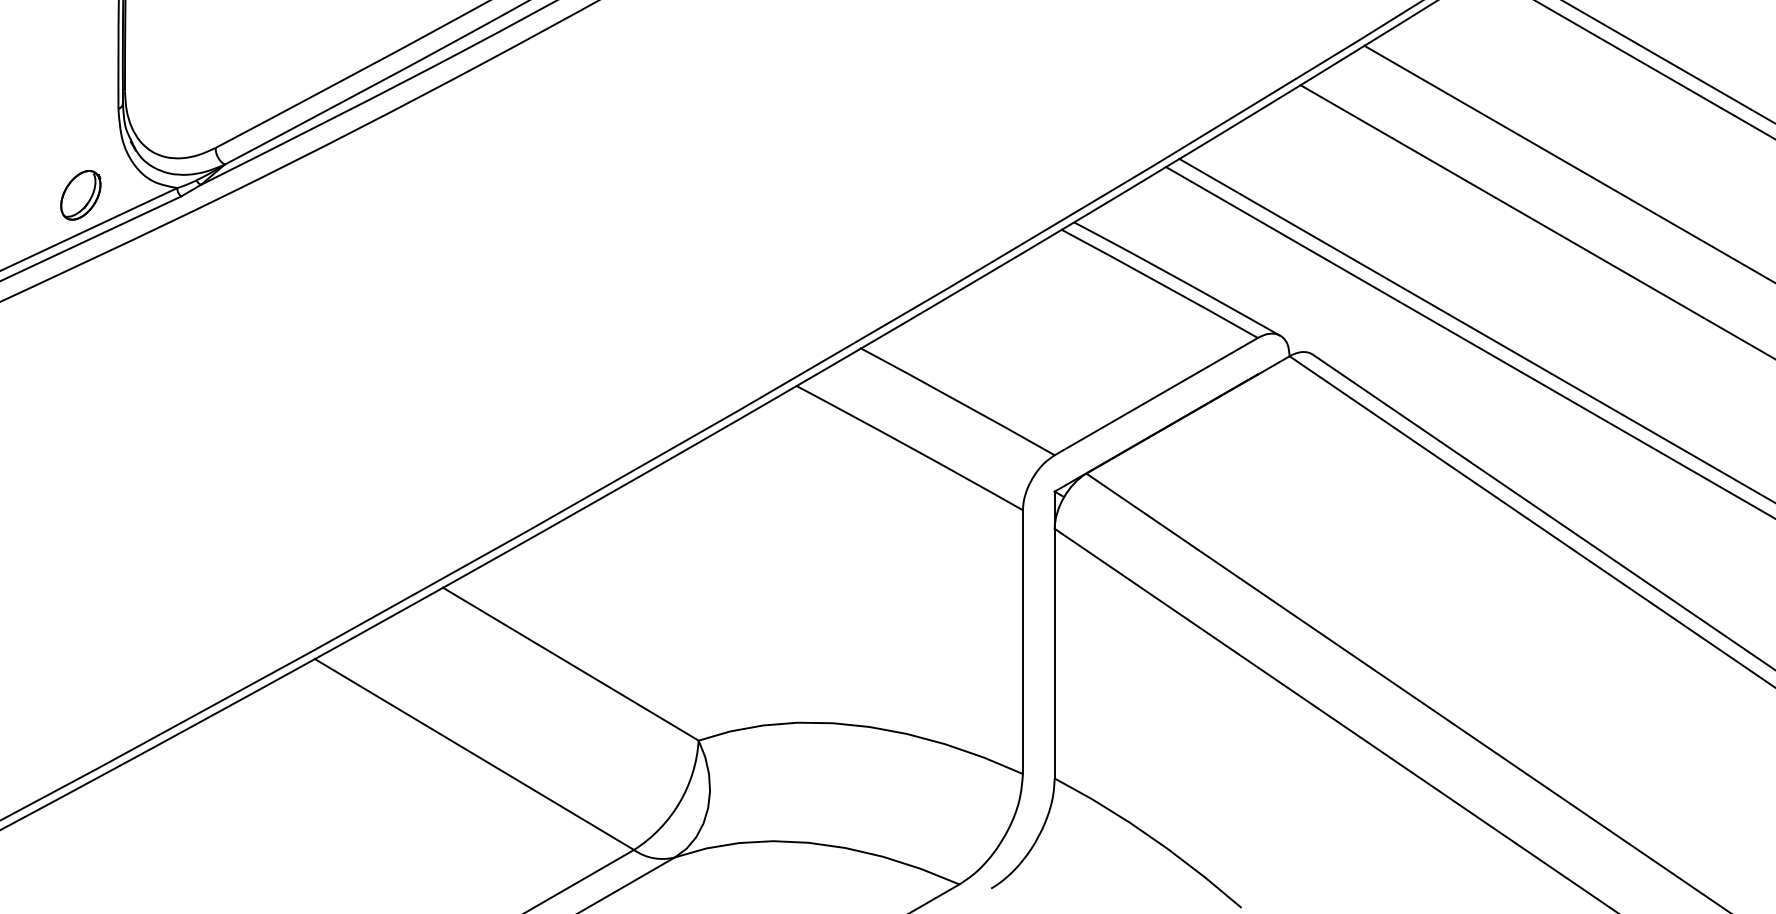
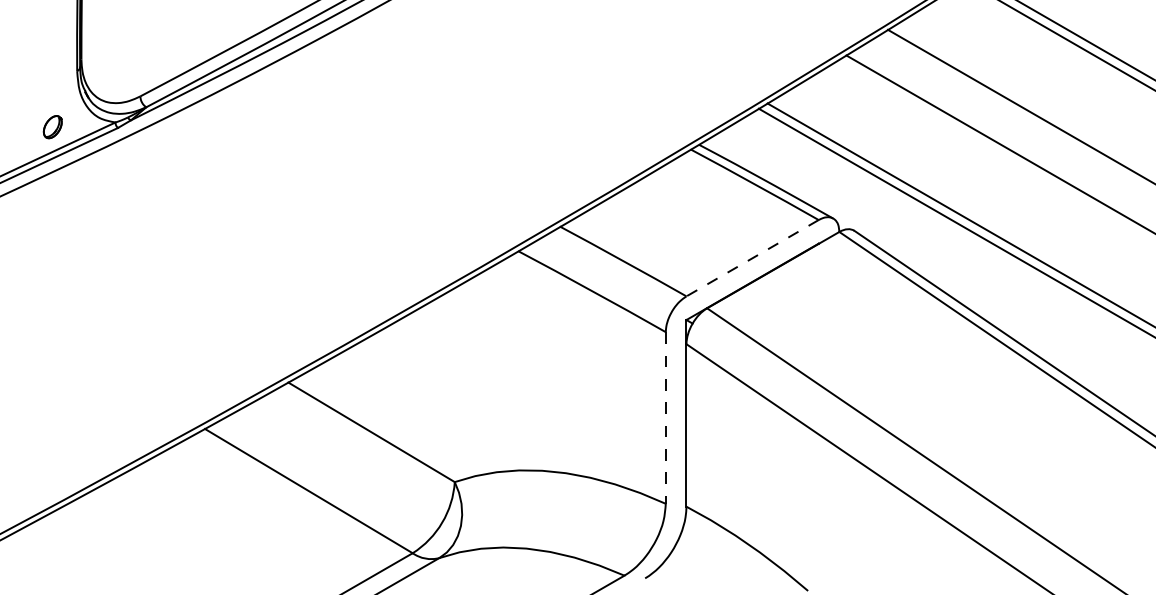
part: (80, 194) -> (52, 126), size x0.7
line: (1156, 397) -> (752, 258), solid -> dashed
line: (1022, 641) -> (665, 417), solid -> dashed

